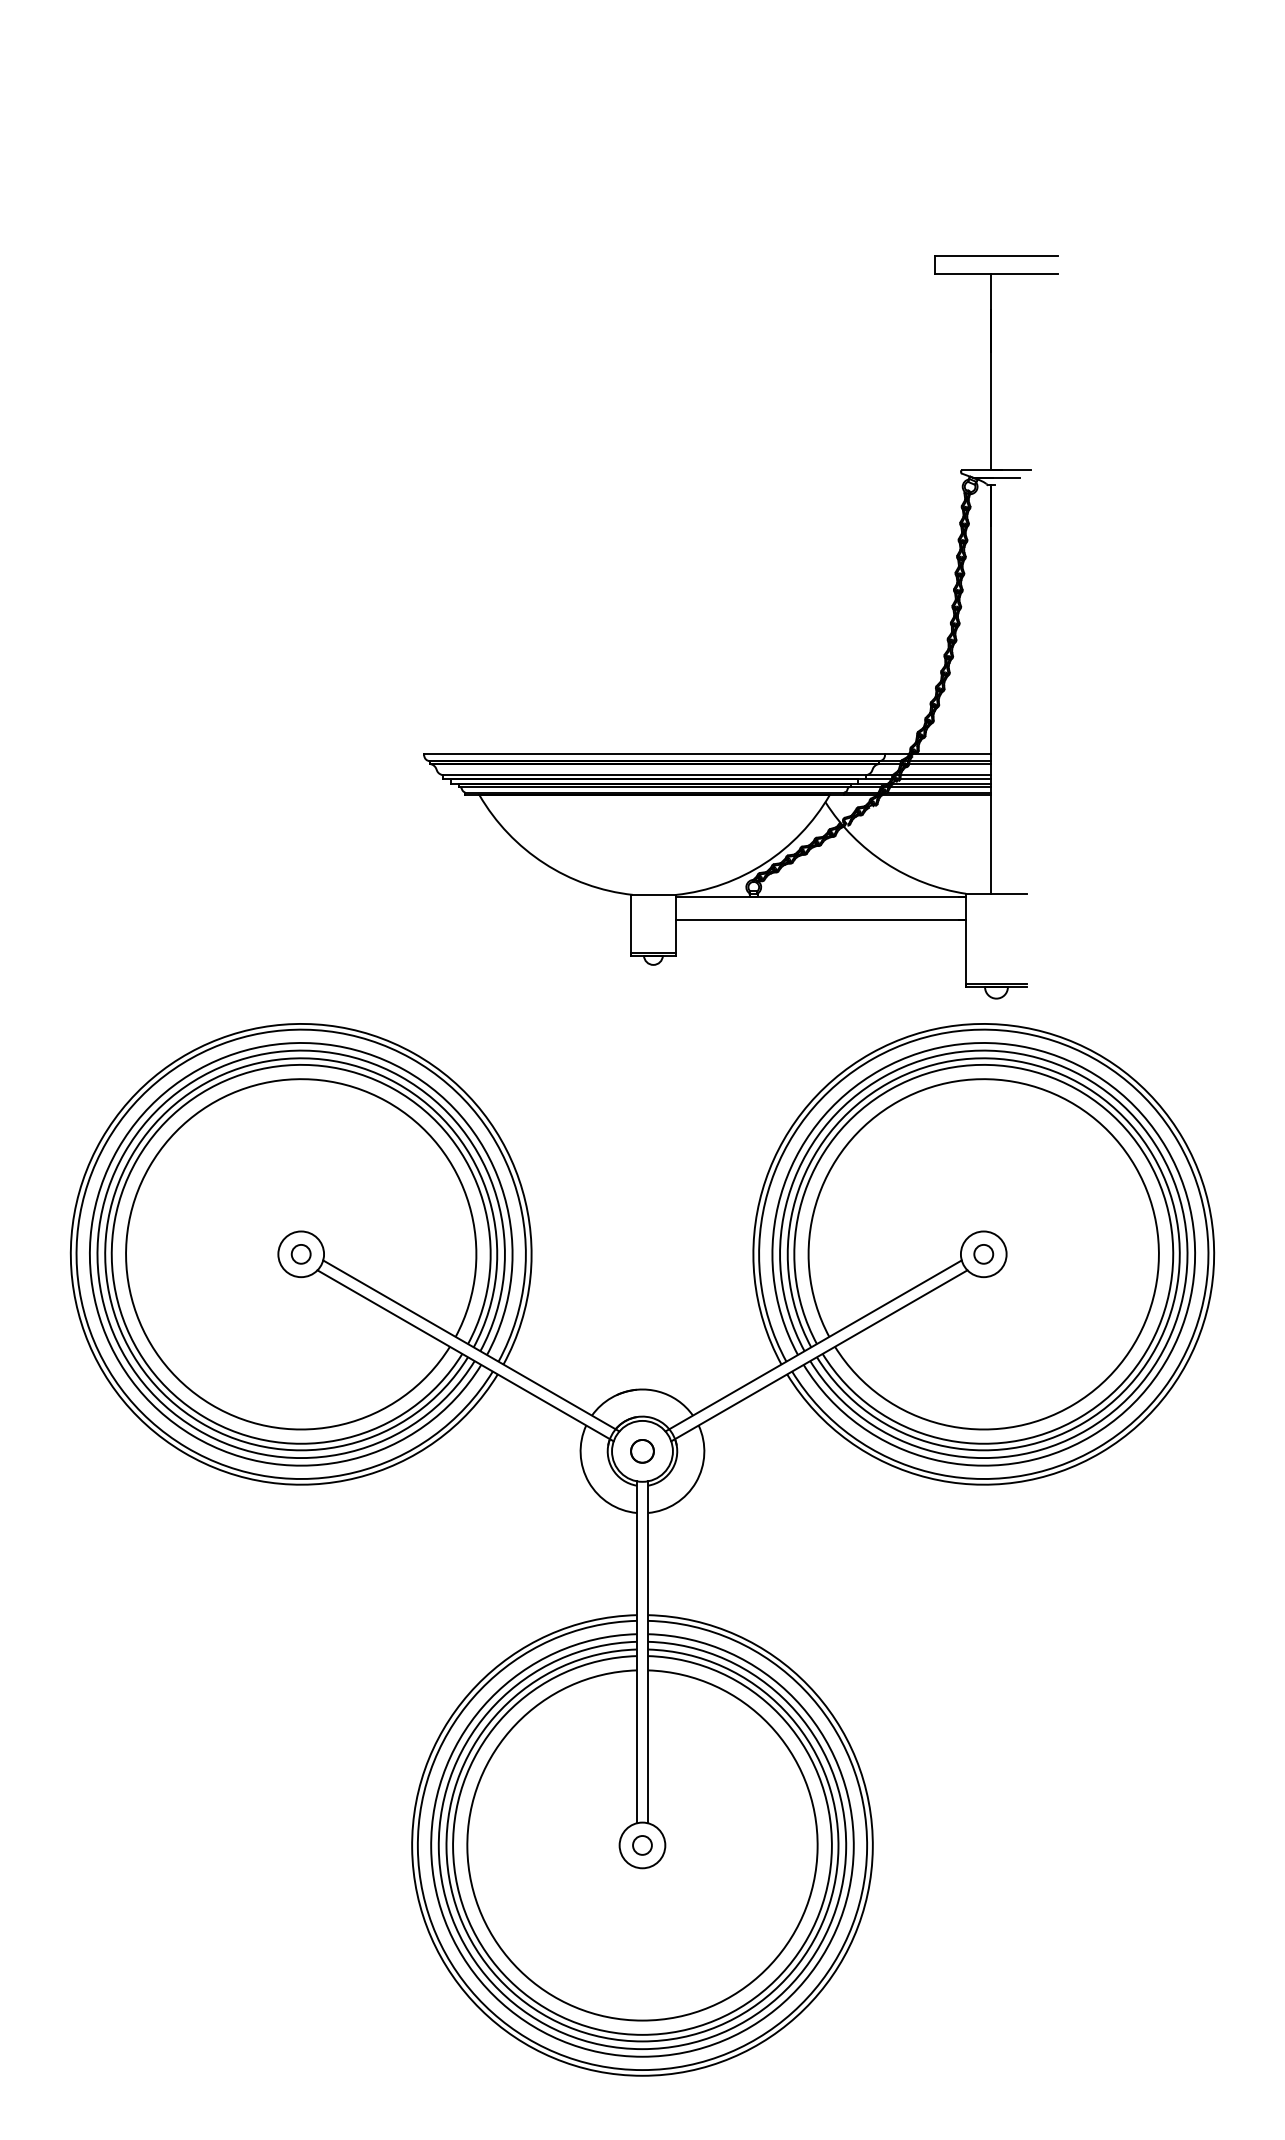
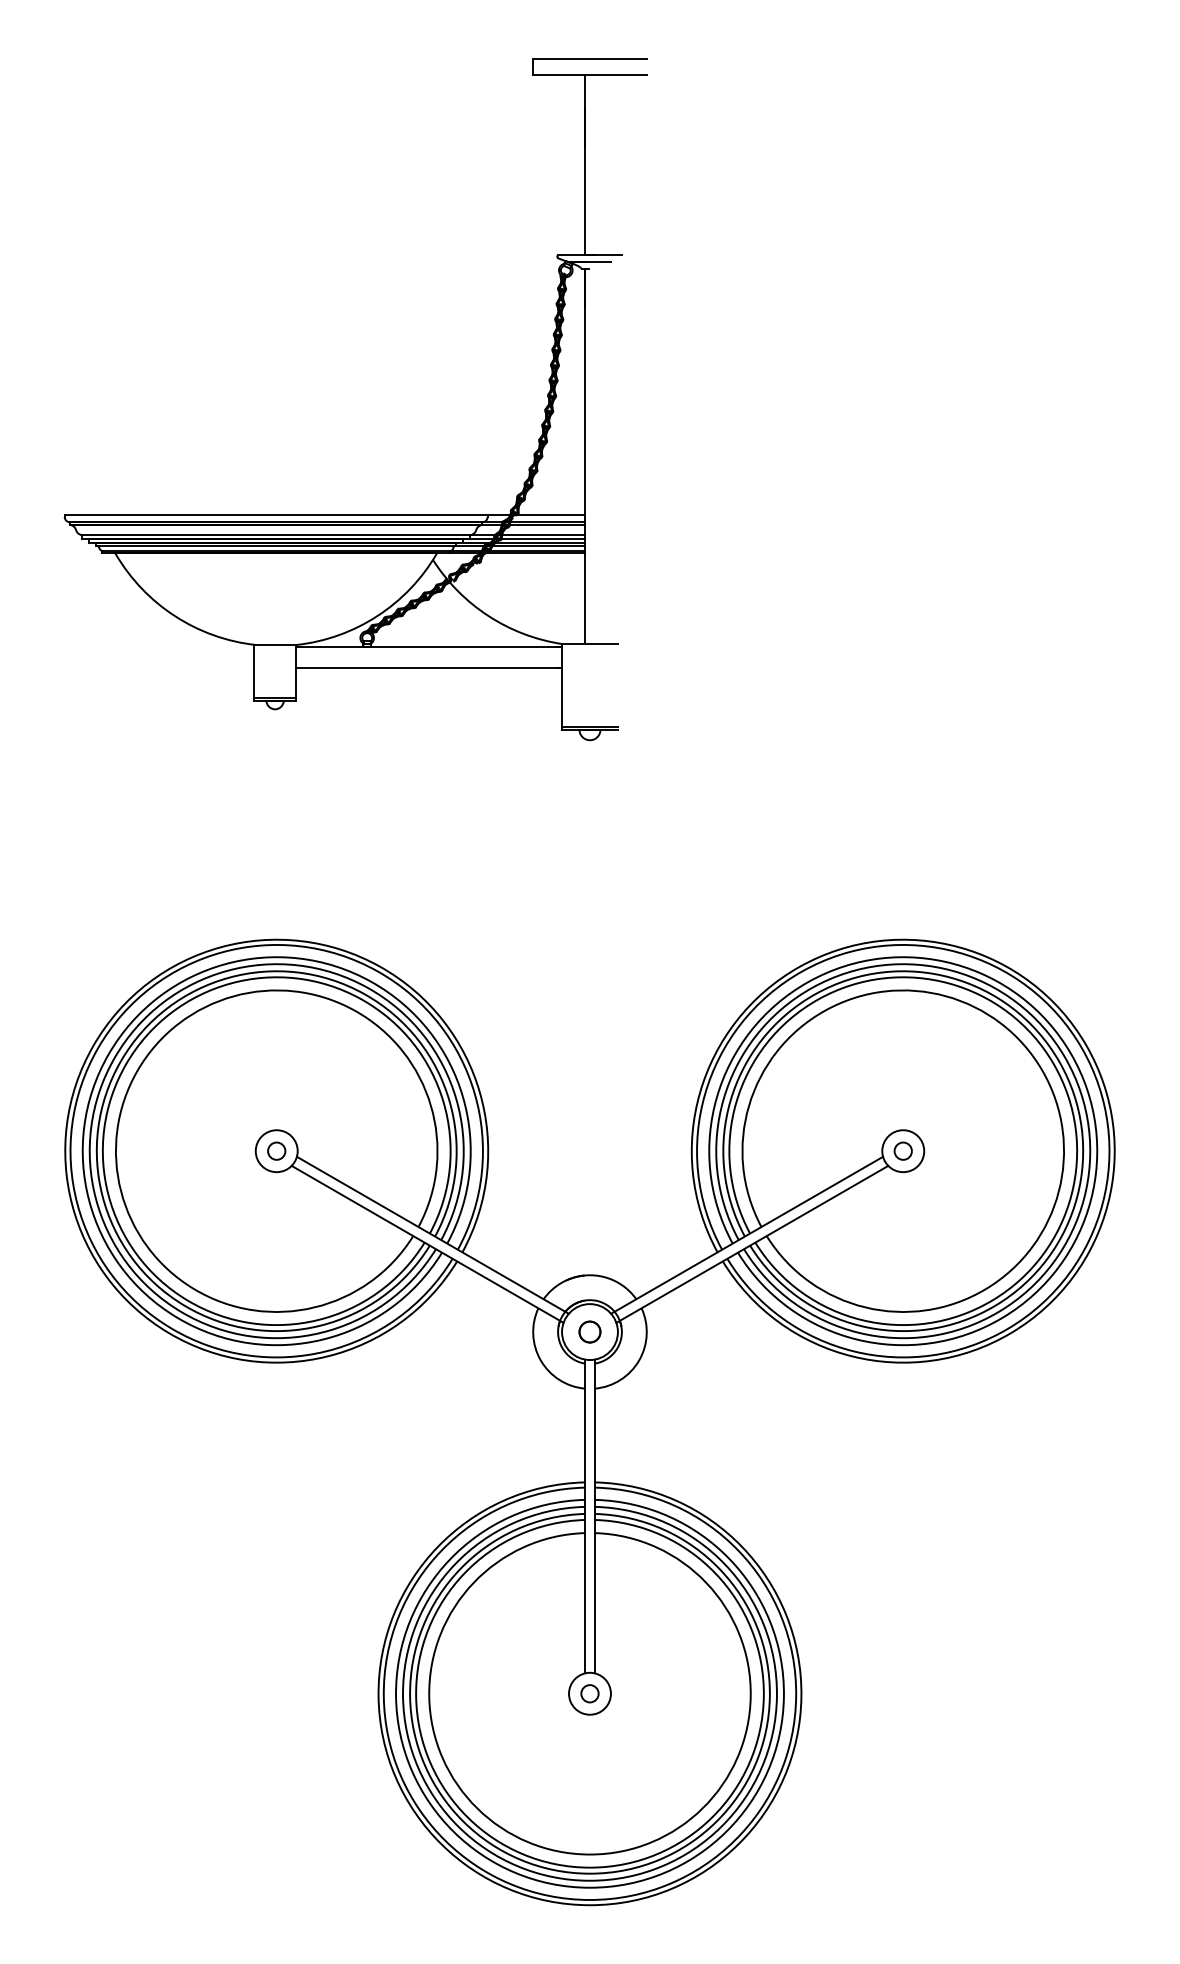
part: (740, 753) -> (355, 515), moved

